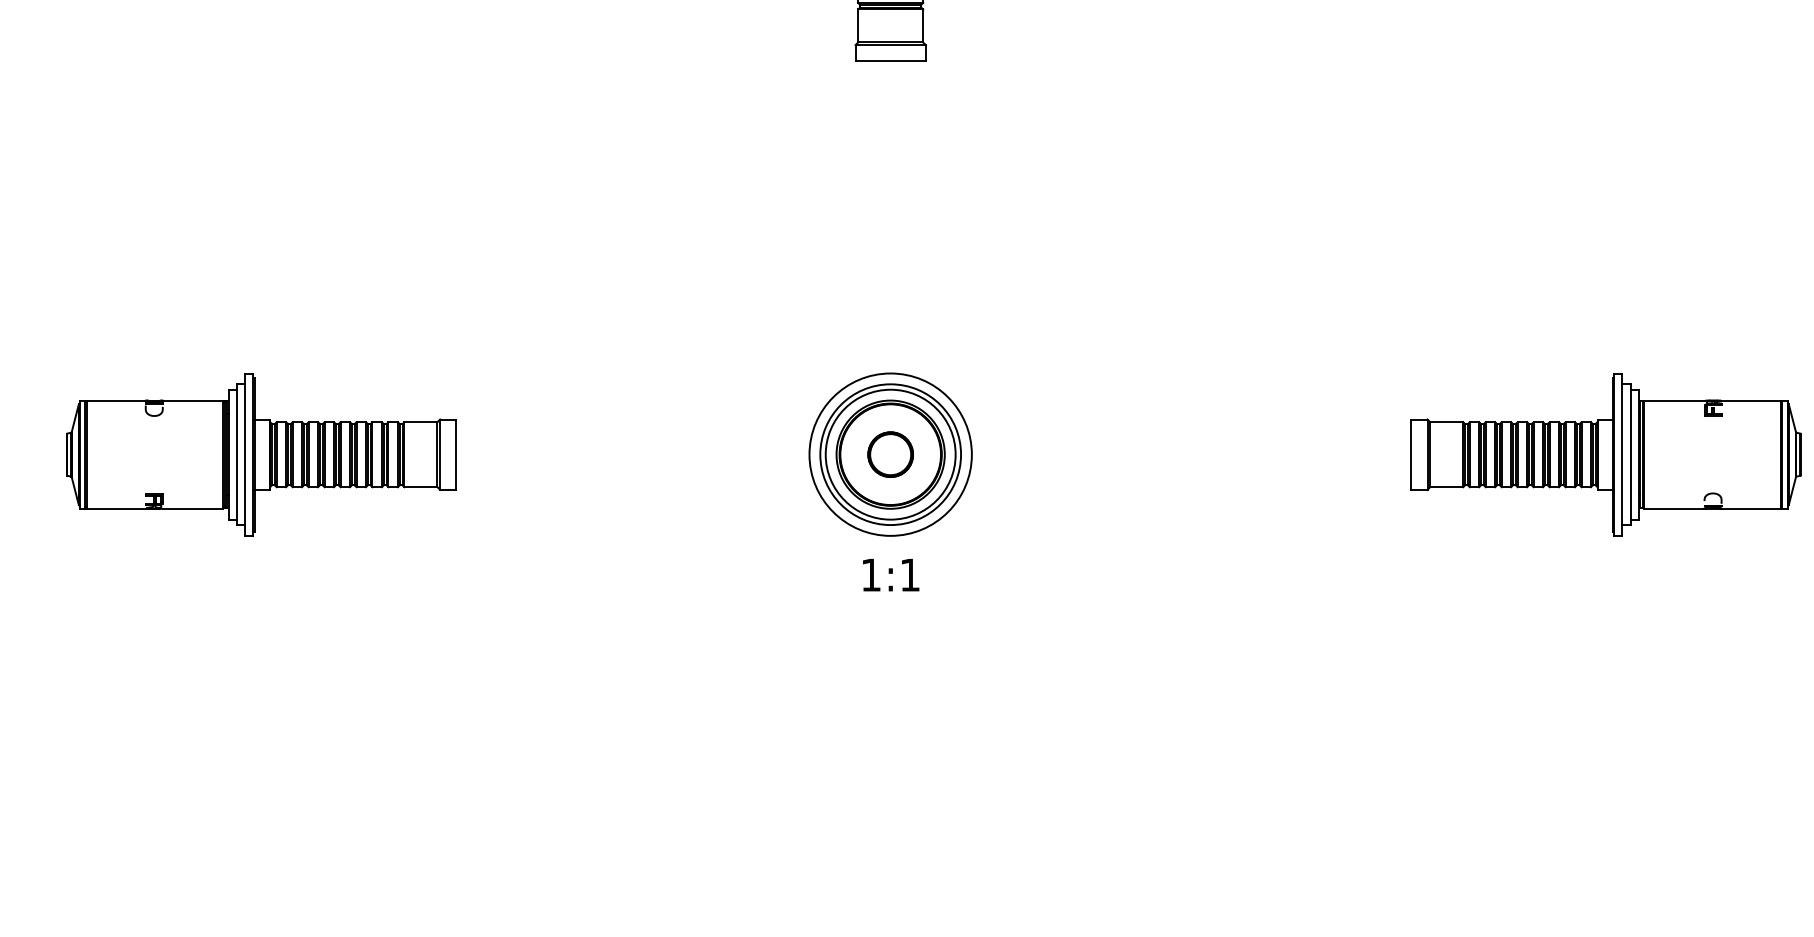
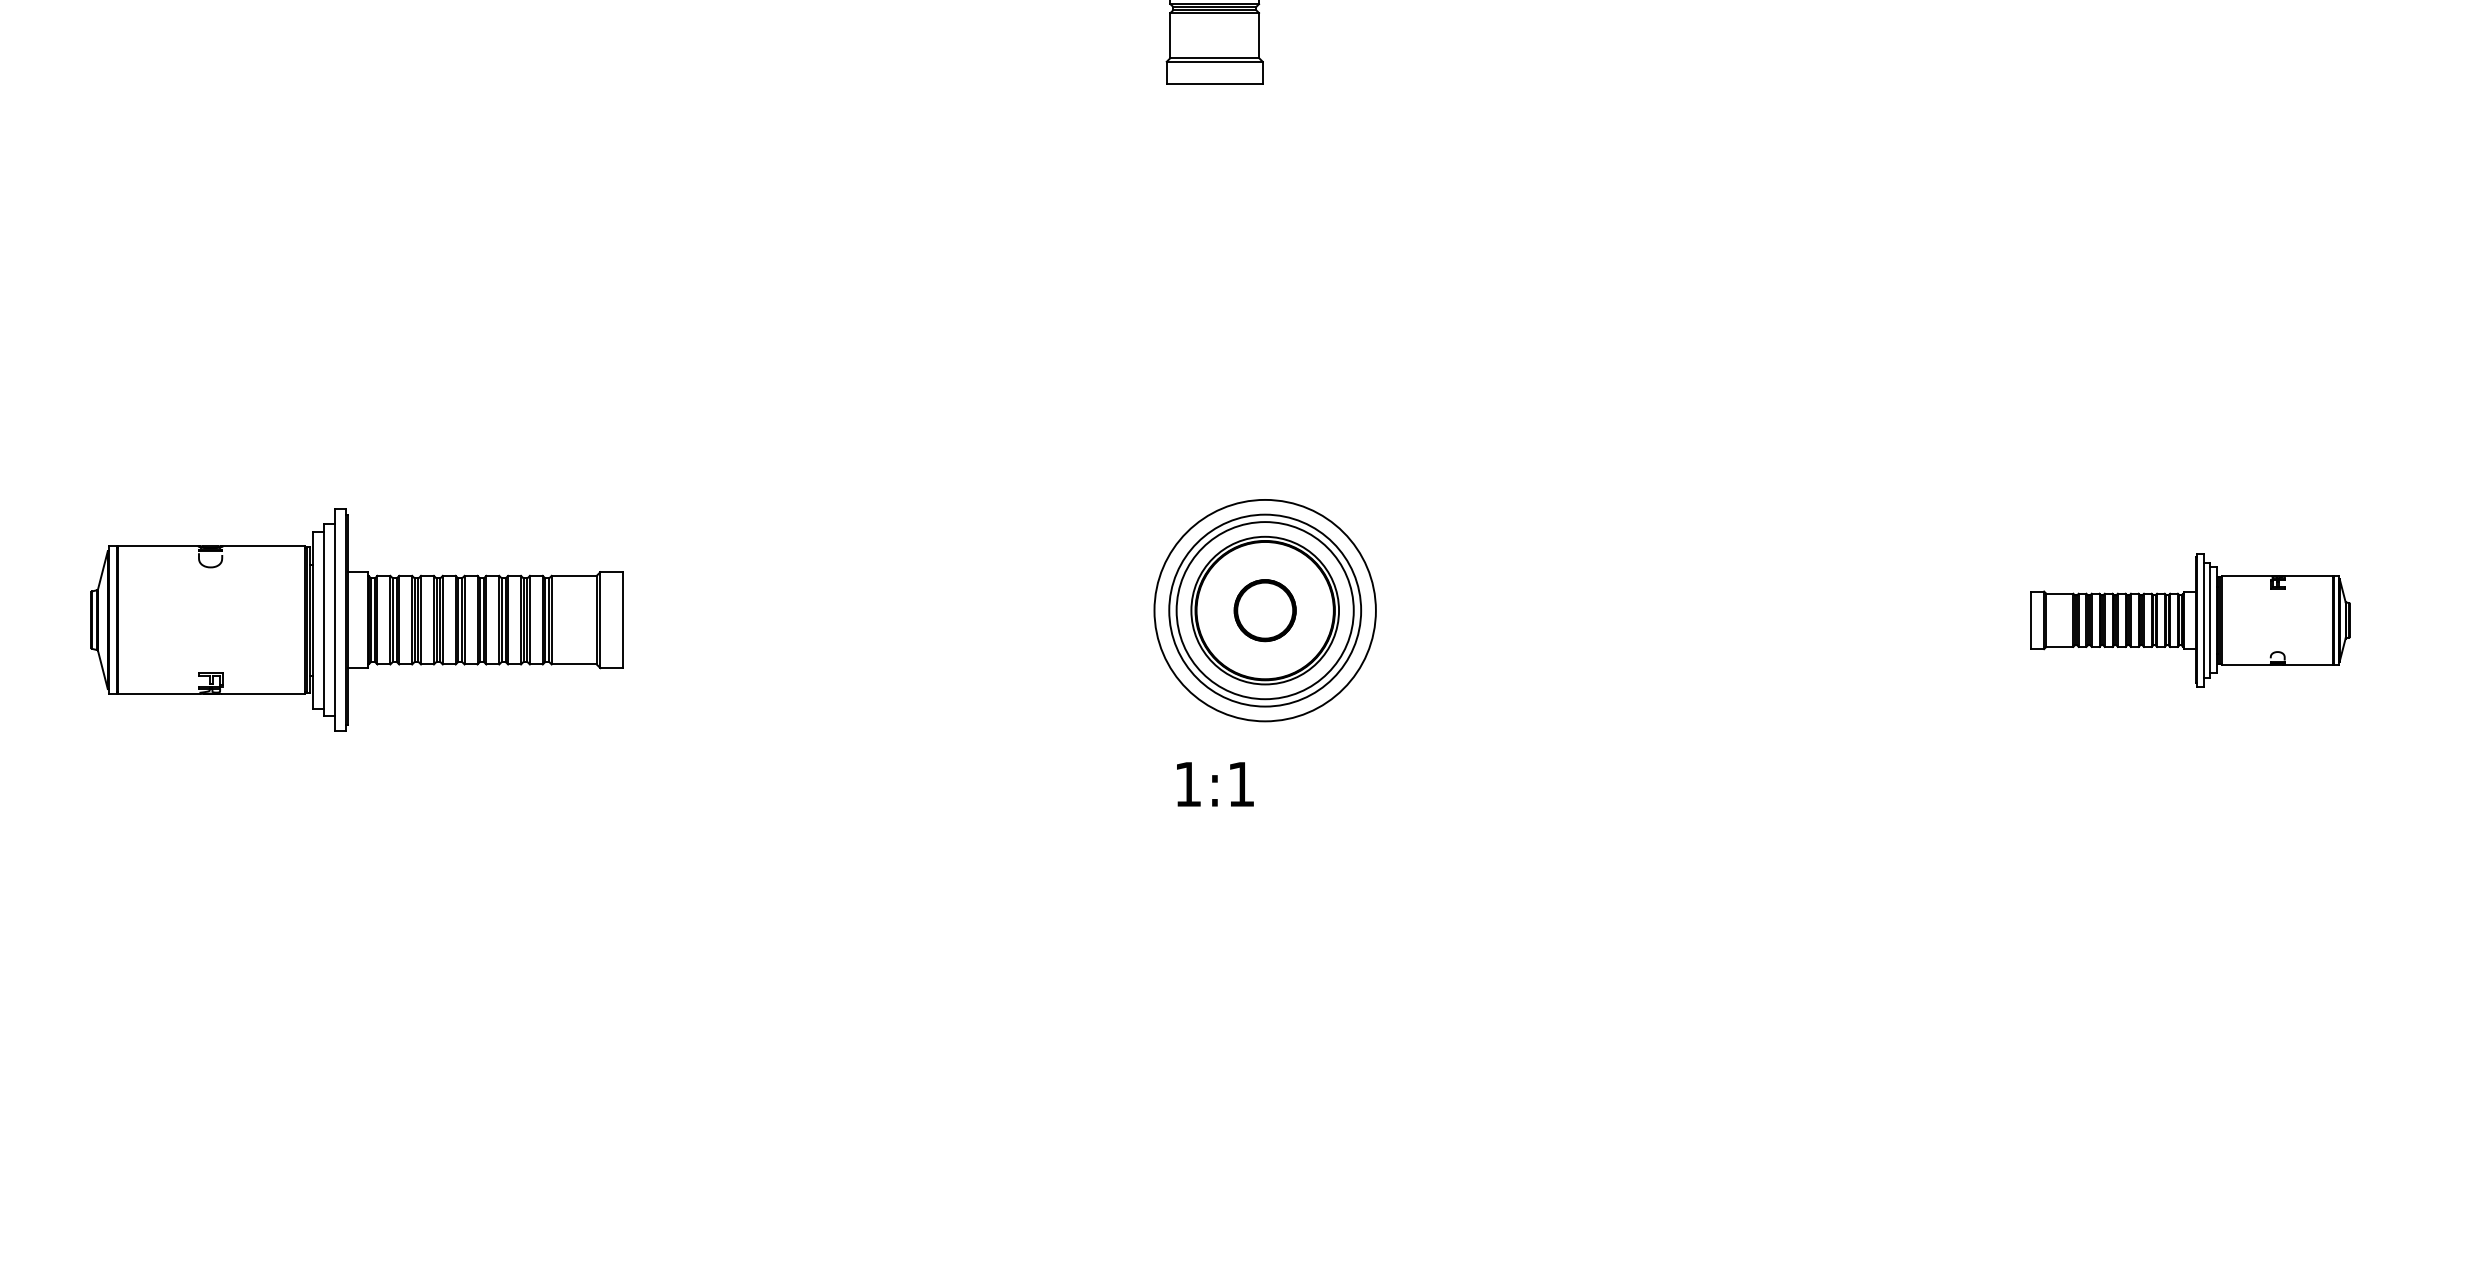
part: (890, 454) -> (1264, 610), moved
part: (1605, 454) -> (2189, 619), size x0.6

